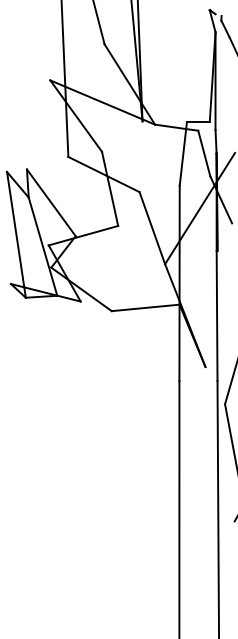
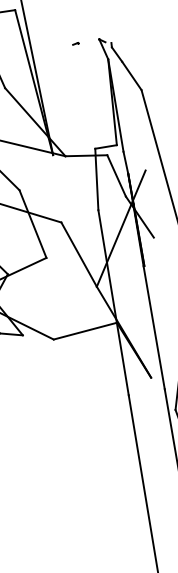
part: (184, 10) -> (75, 43), added

